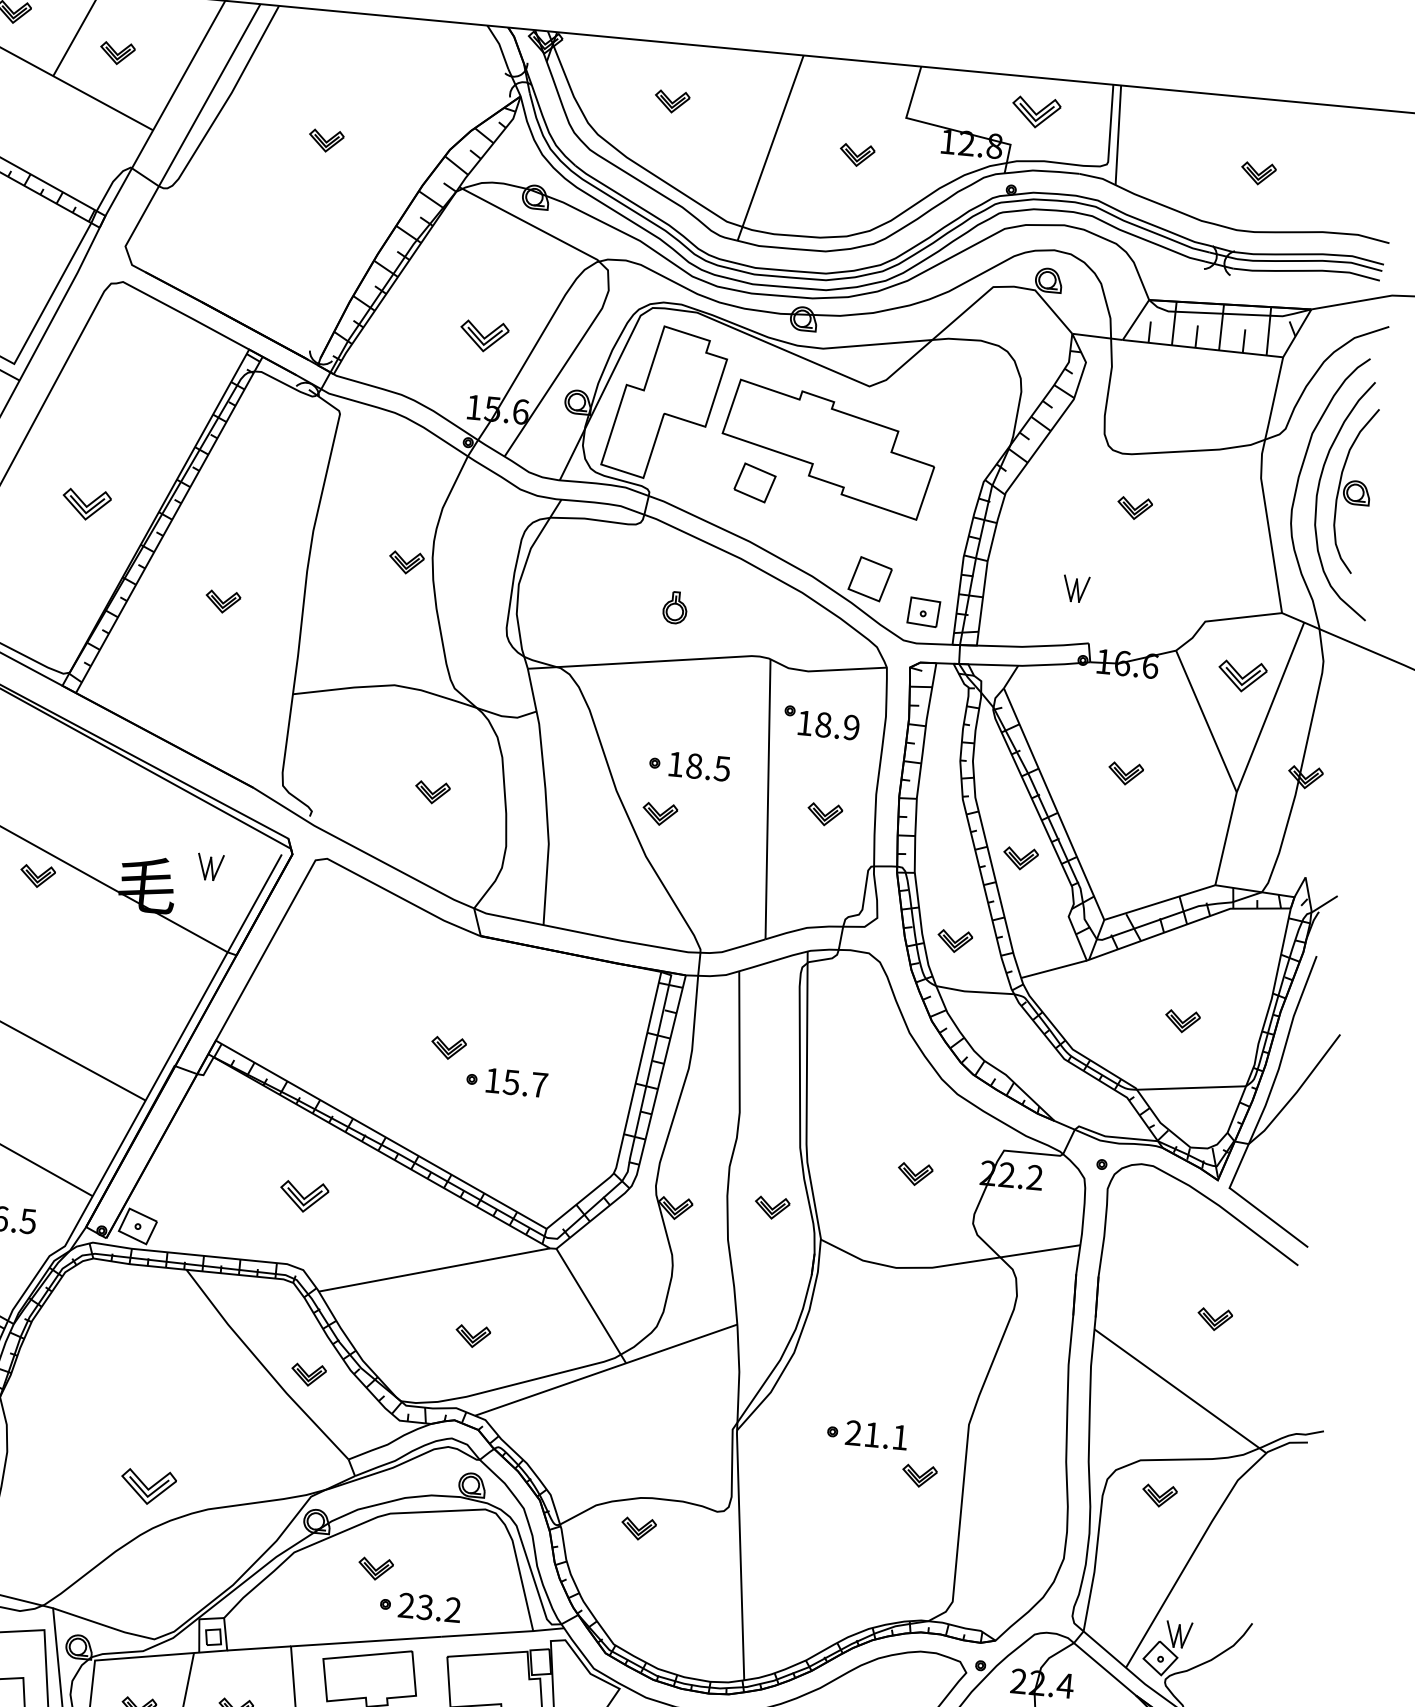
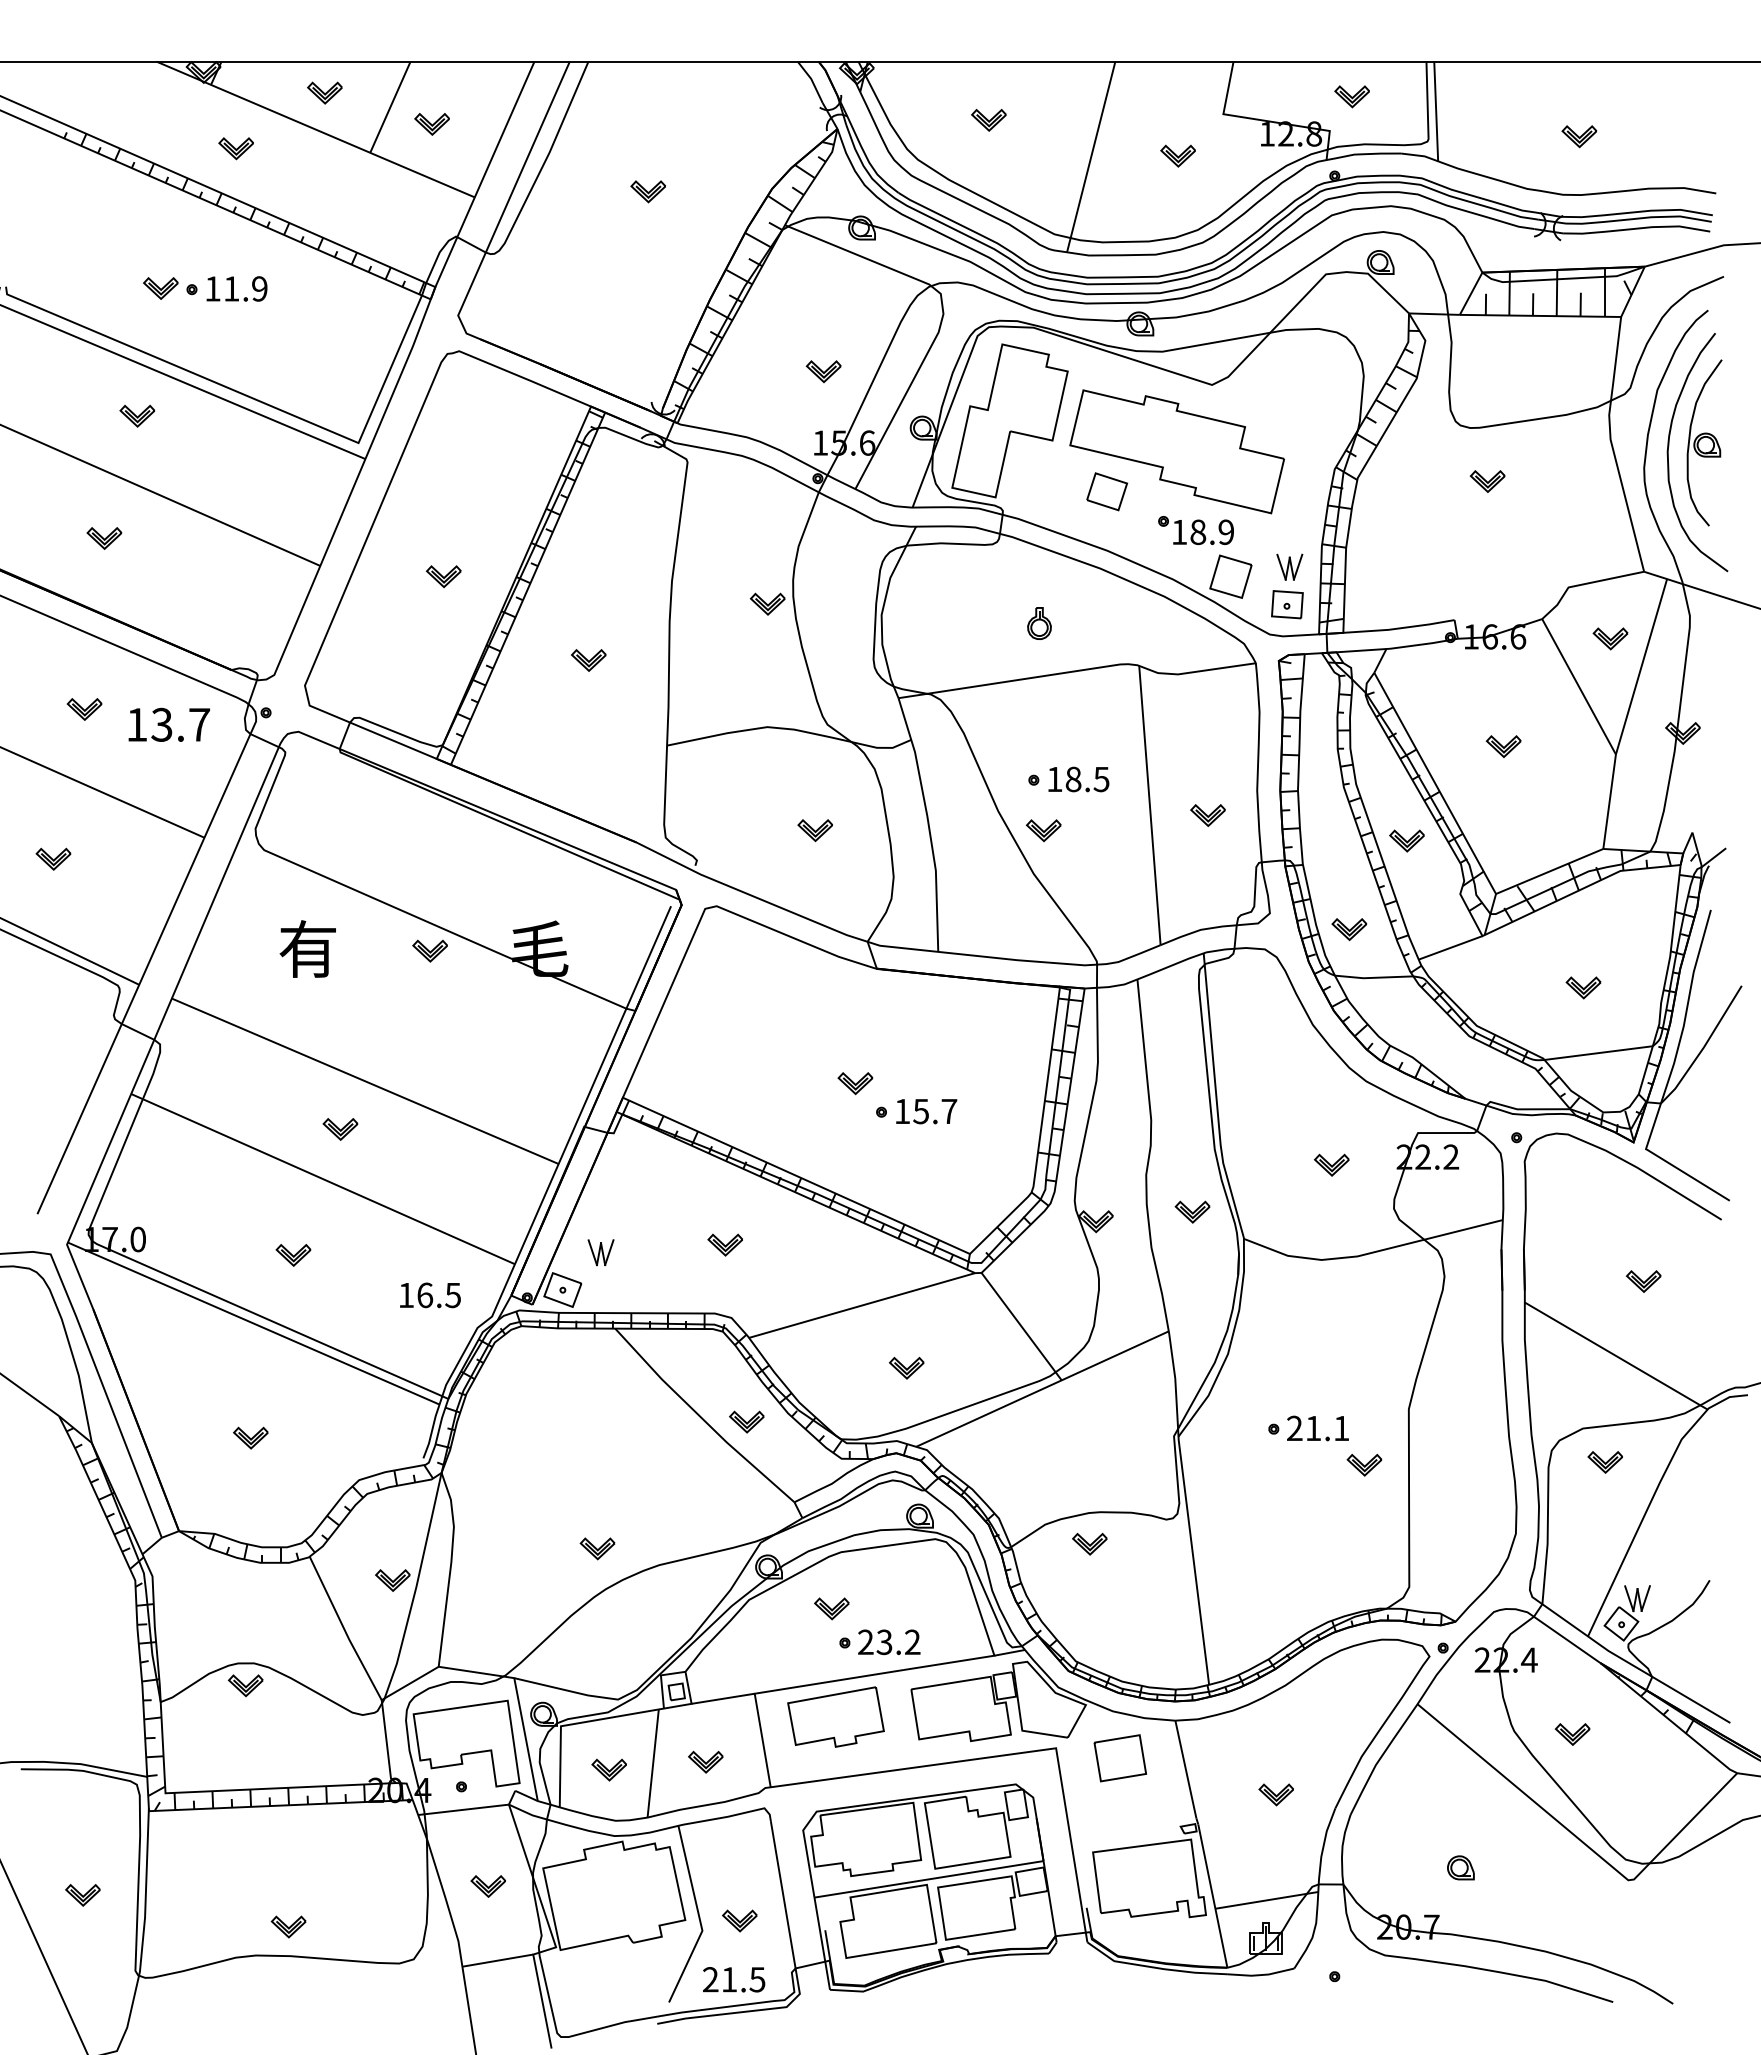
part: (1035, 112) -> (1351, 96), size x0.71
part: (483, 336) -> (823, 371), size x0.71
part: (86, 504) -> (443, 576), size x0.71
part: (1075, 588) -> (1289, 566), moved
part: (1242, 676) -> (1610, 638), size x0.71
part: (821, 722) -> (1195, 530), moved
part: (209, 867) -> (600, 1252), moved
part: (303, 1196) -> (724, 1244), size x0.71
part: (148, 1487) -> (597, 1548), size x0.62

